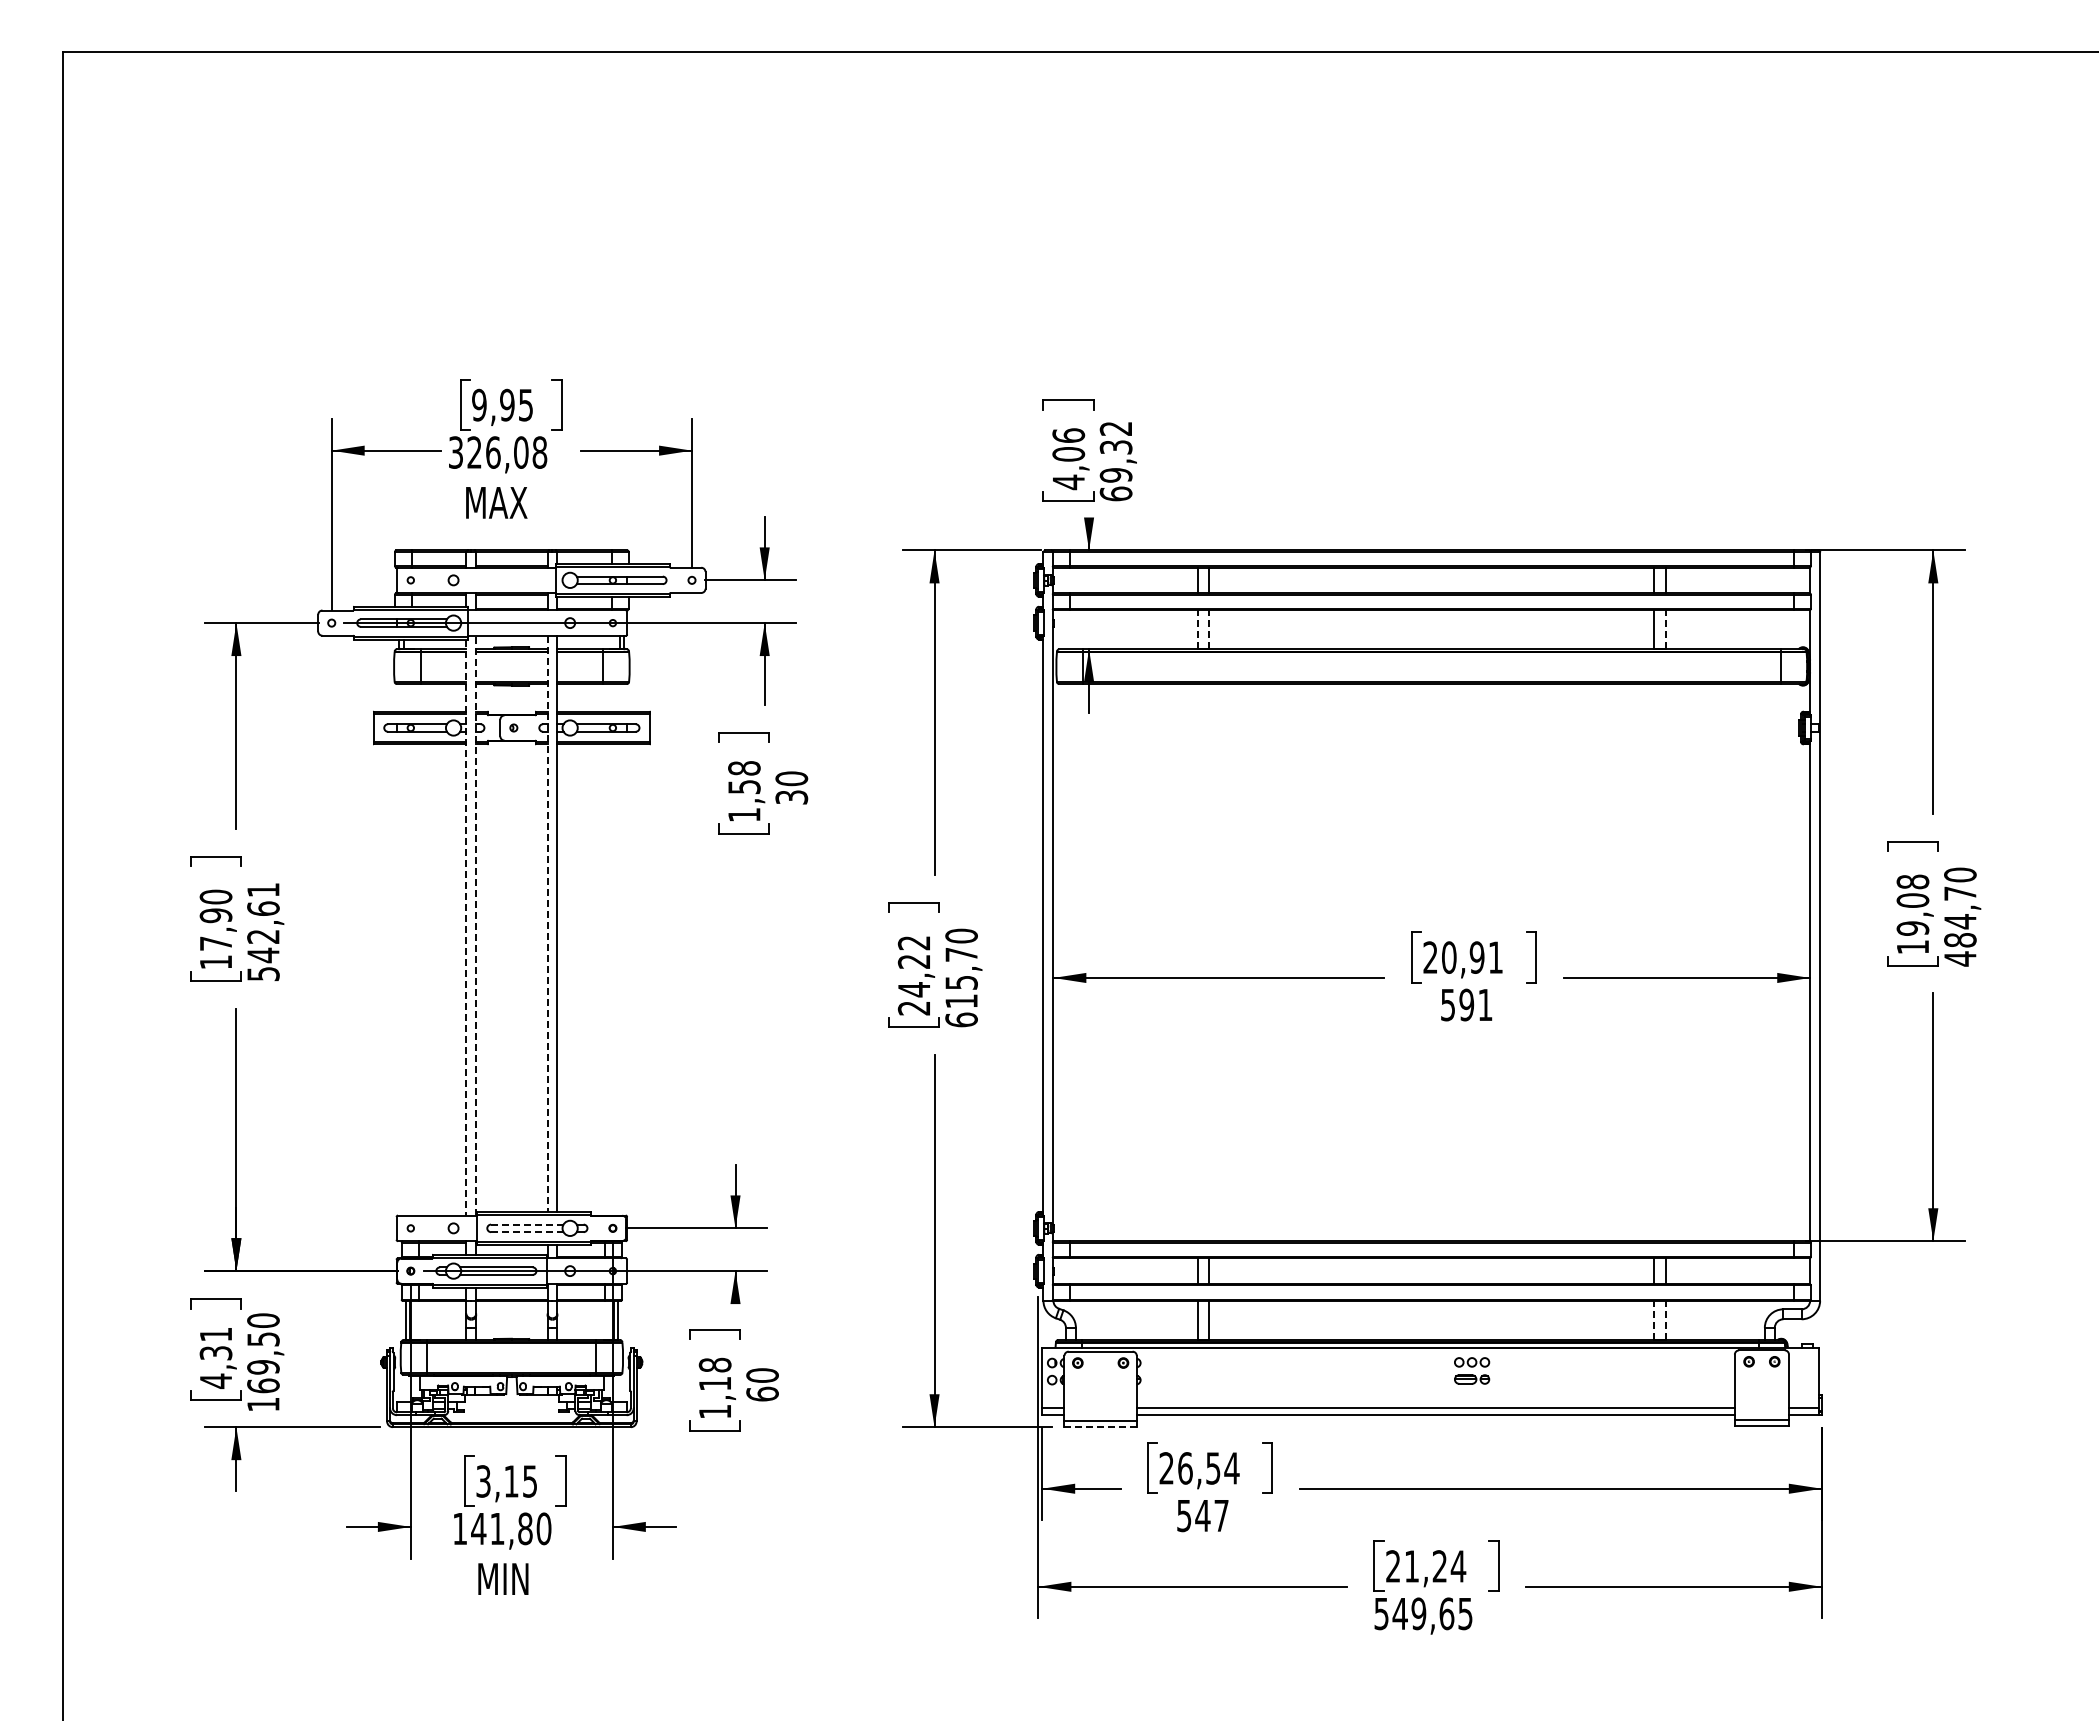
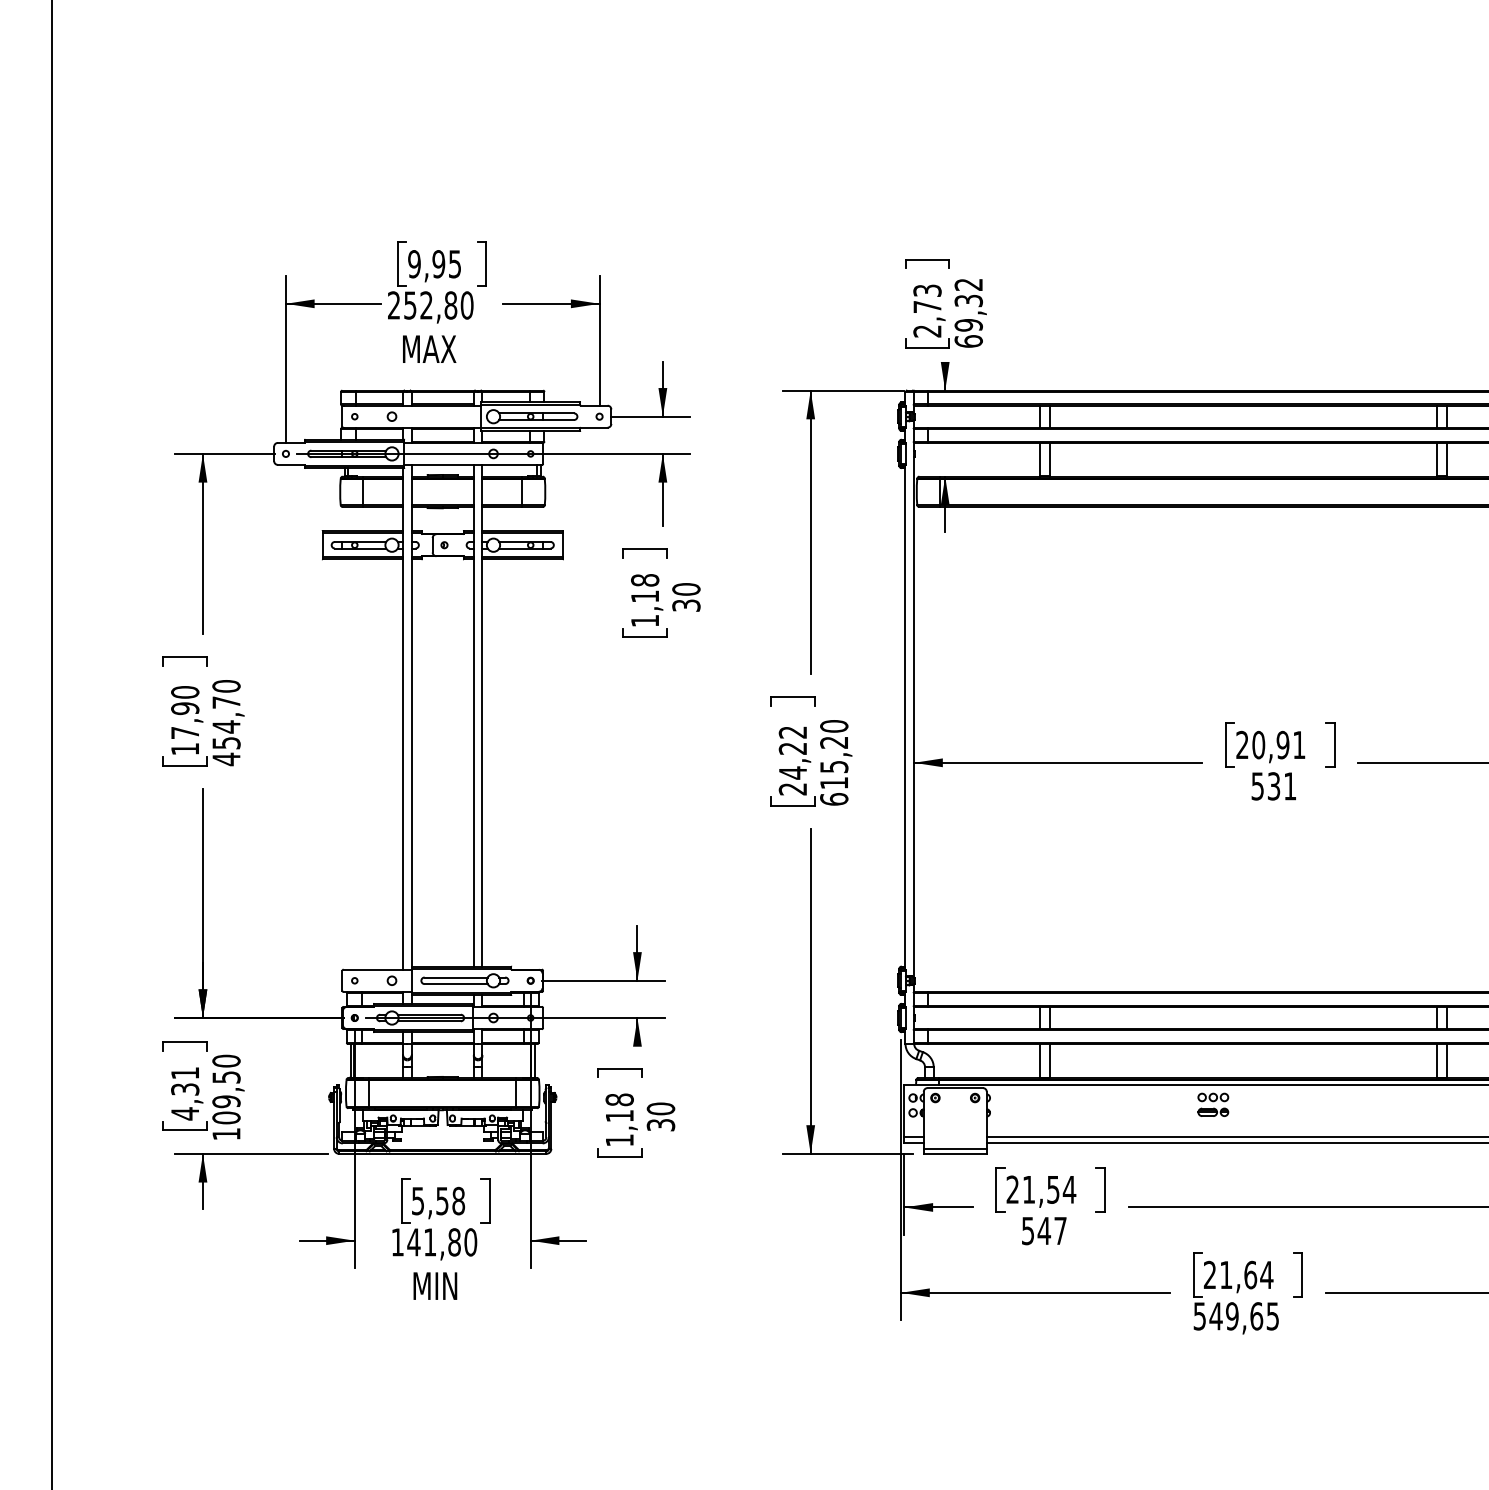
text: (498, 452) -> (431, 305), 326,08 -> 252,80
text: (1068, 459) -> (927, 311), 4,06 -> 2,73
line: (1198, 629) -> (1040, 459), dashed -> solid
line: (1209, 629) -> (1050, 459), dashed -> solid
line: (1665, 629) -> (1446, 459), dashed -> solid
text: (744, 787) -> (645, 597), 1,58 -> 1,18
line: (547, 924) -> (473, 716), dashed -> solid
line: (476, 925) -> (411, 717), dashed -> solid
line: (466, 928) -> (403, 719), dashed -> solid
text: (263, 931) -> (226, 722), 542,61 -> 454,70
text: (961, 954) -> (834, 742), 615,70 -> 615,20
text: (1466, 1004) -> (1273, 785), 591 -> 531
line: (527, 1224) -> (456, 977), dashed -> solid
line: (526, 1232) -> (455, 984), dashed -> solid
line: (1654, 1319) -> (1437, 1060), dashed -> solid
line: (1665, 1319) -> (1446, 1060), dashed -> solid
part: (1472, 1370) -> (1213, 1104), moved
text: (263, 1385) -> (226, 1117), 169,50 -> 109,50
text: (762, 1393) -> (660, 1124), 60 -> 30
line: (1100, 1427) -> (955, 1154), dashed -> solid
text: (1185, 1468) -> (1029, 1189), 26,54 -> 21,54
text: (507, 1481) -> (438, 1201), 3,15 -> 5,58
text: (1439, 1566) -> (1250, 1275), 21,24 -> 21,64

